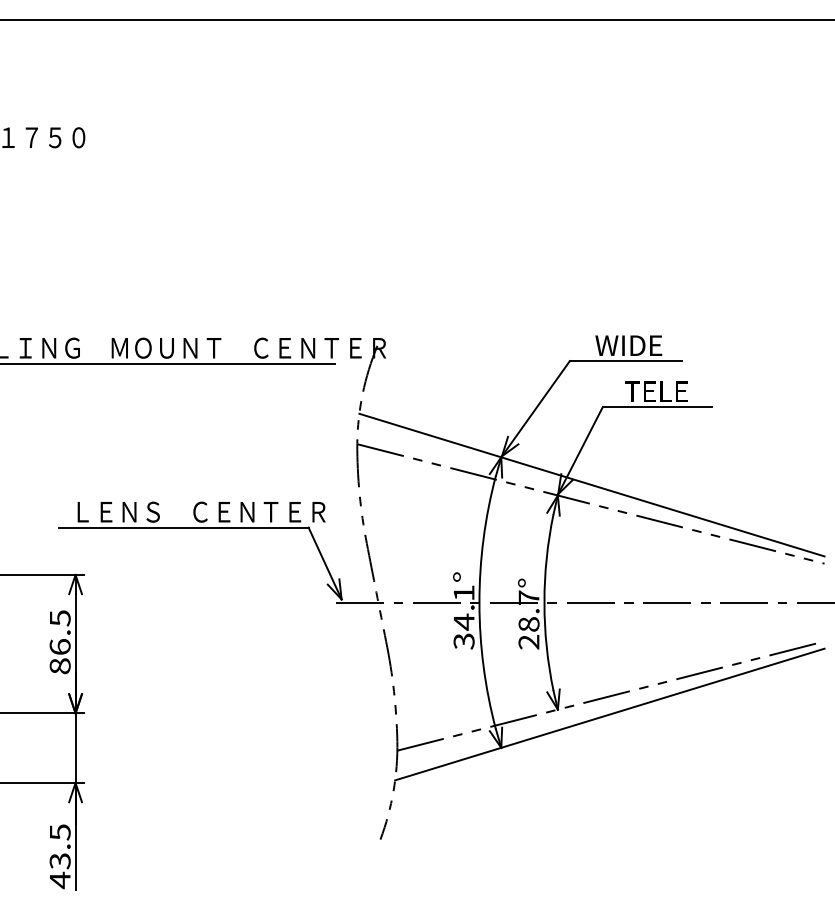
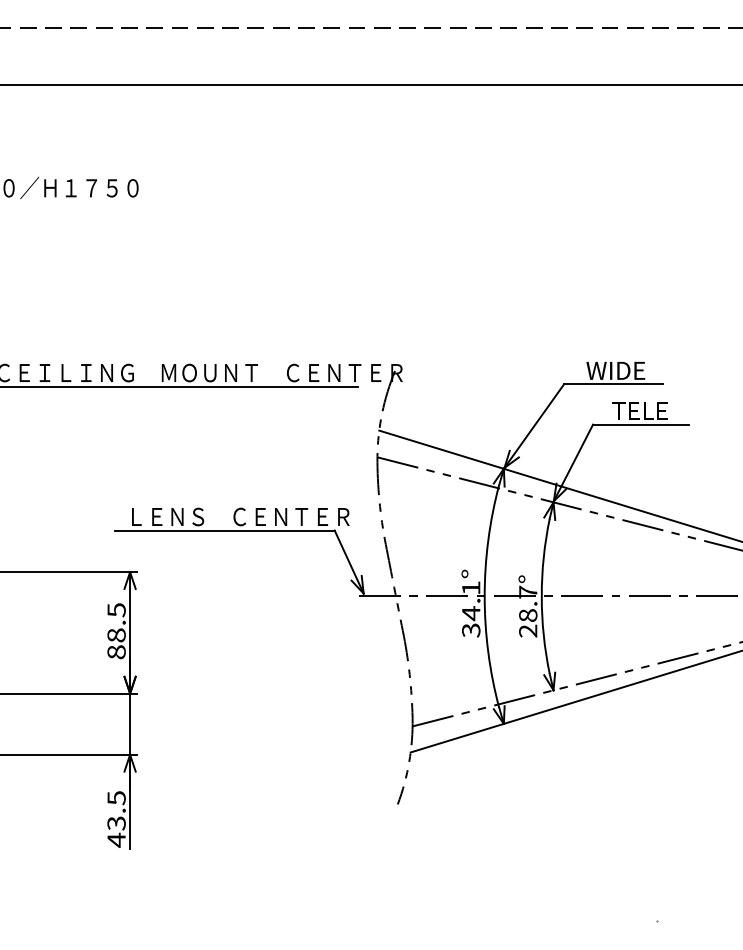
text: (60, 647) -> (116, 635), 86.5 -> 88.5

